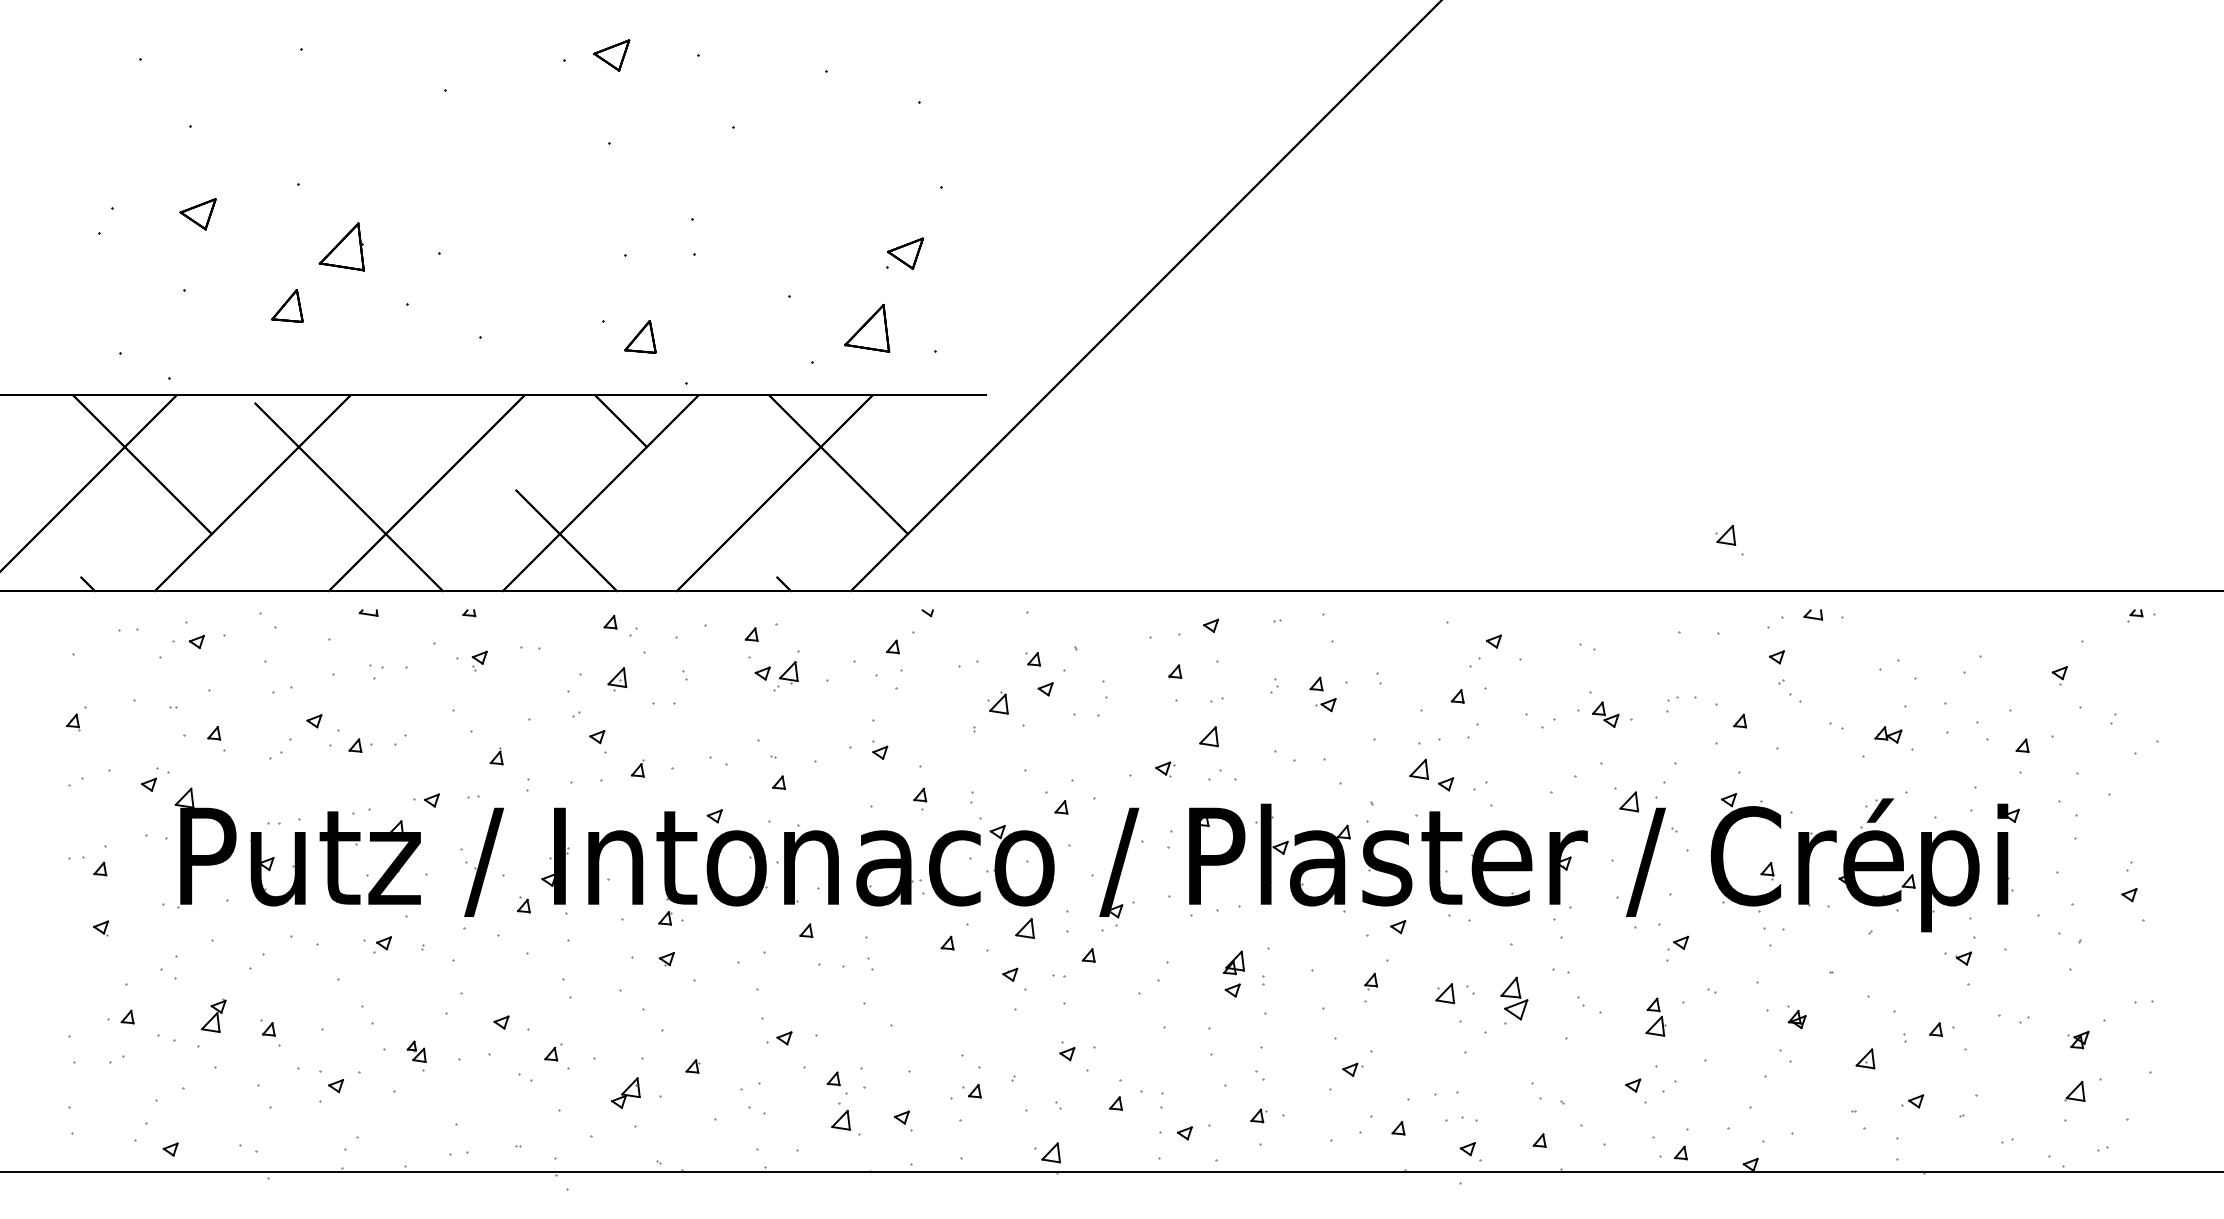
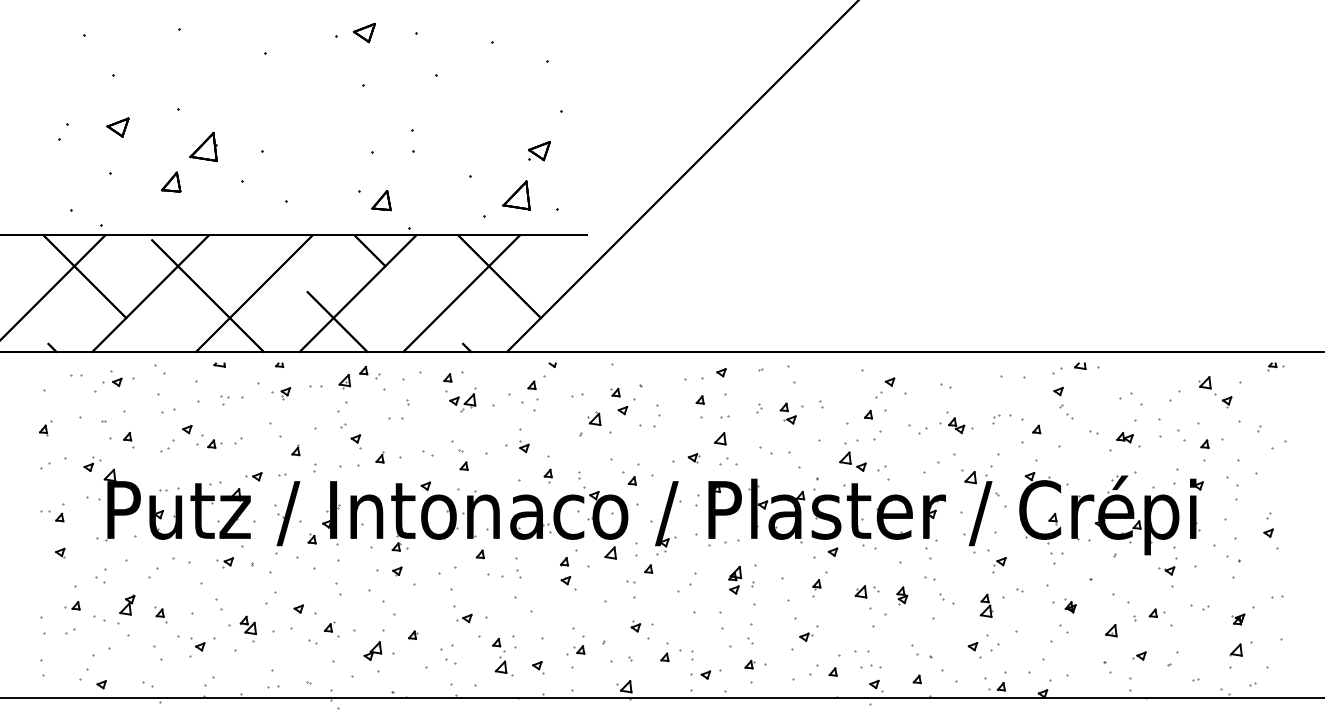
part: (1729, 539) -> (1207, 385), moved
part: (616, 679) -> (344, 381), moved
part: (1014, 979) -> (568, 583), moved
part: (1514, 999) -> (902, 595), size x0.62
part: (415, 1055) -> (247, 628), size x1.43

